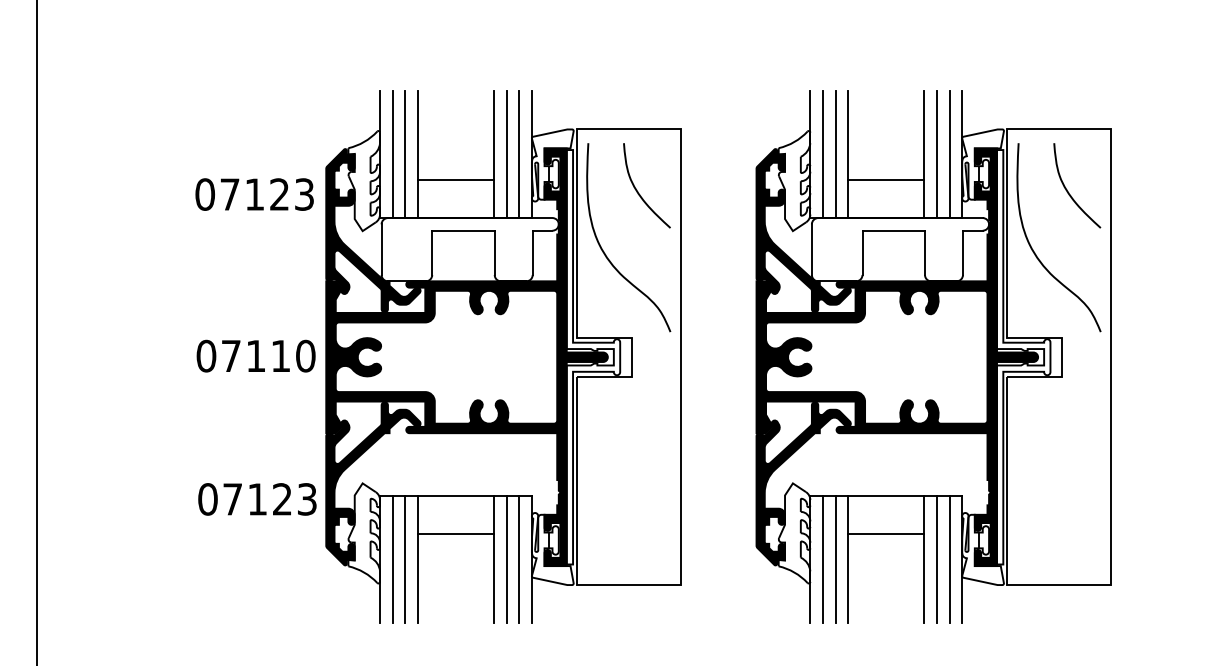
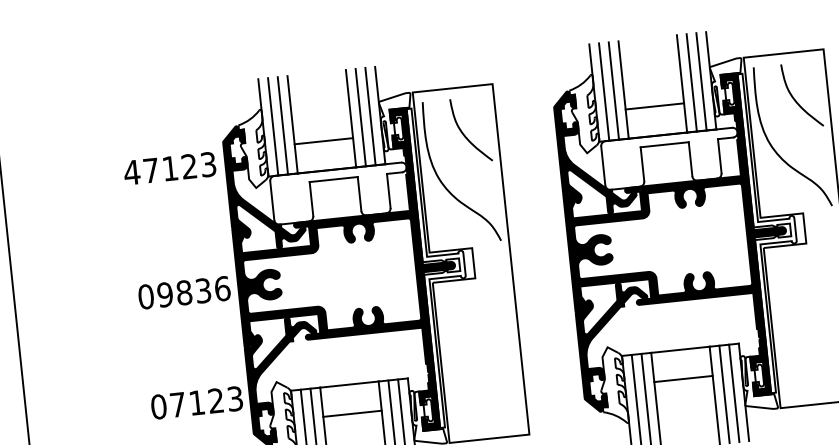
text: (204, 194) -> (131, 172), 07123 -> 47123
text: (268, 355) -> (193, 291), 07110 -> 09836

